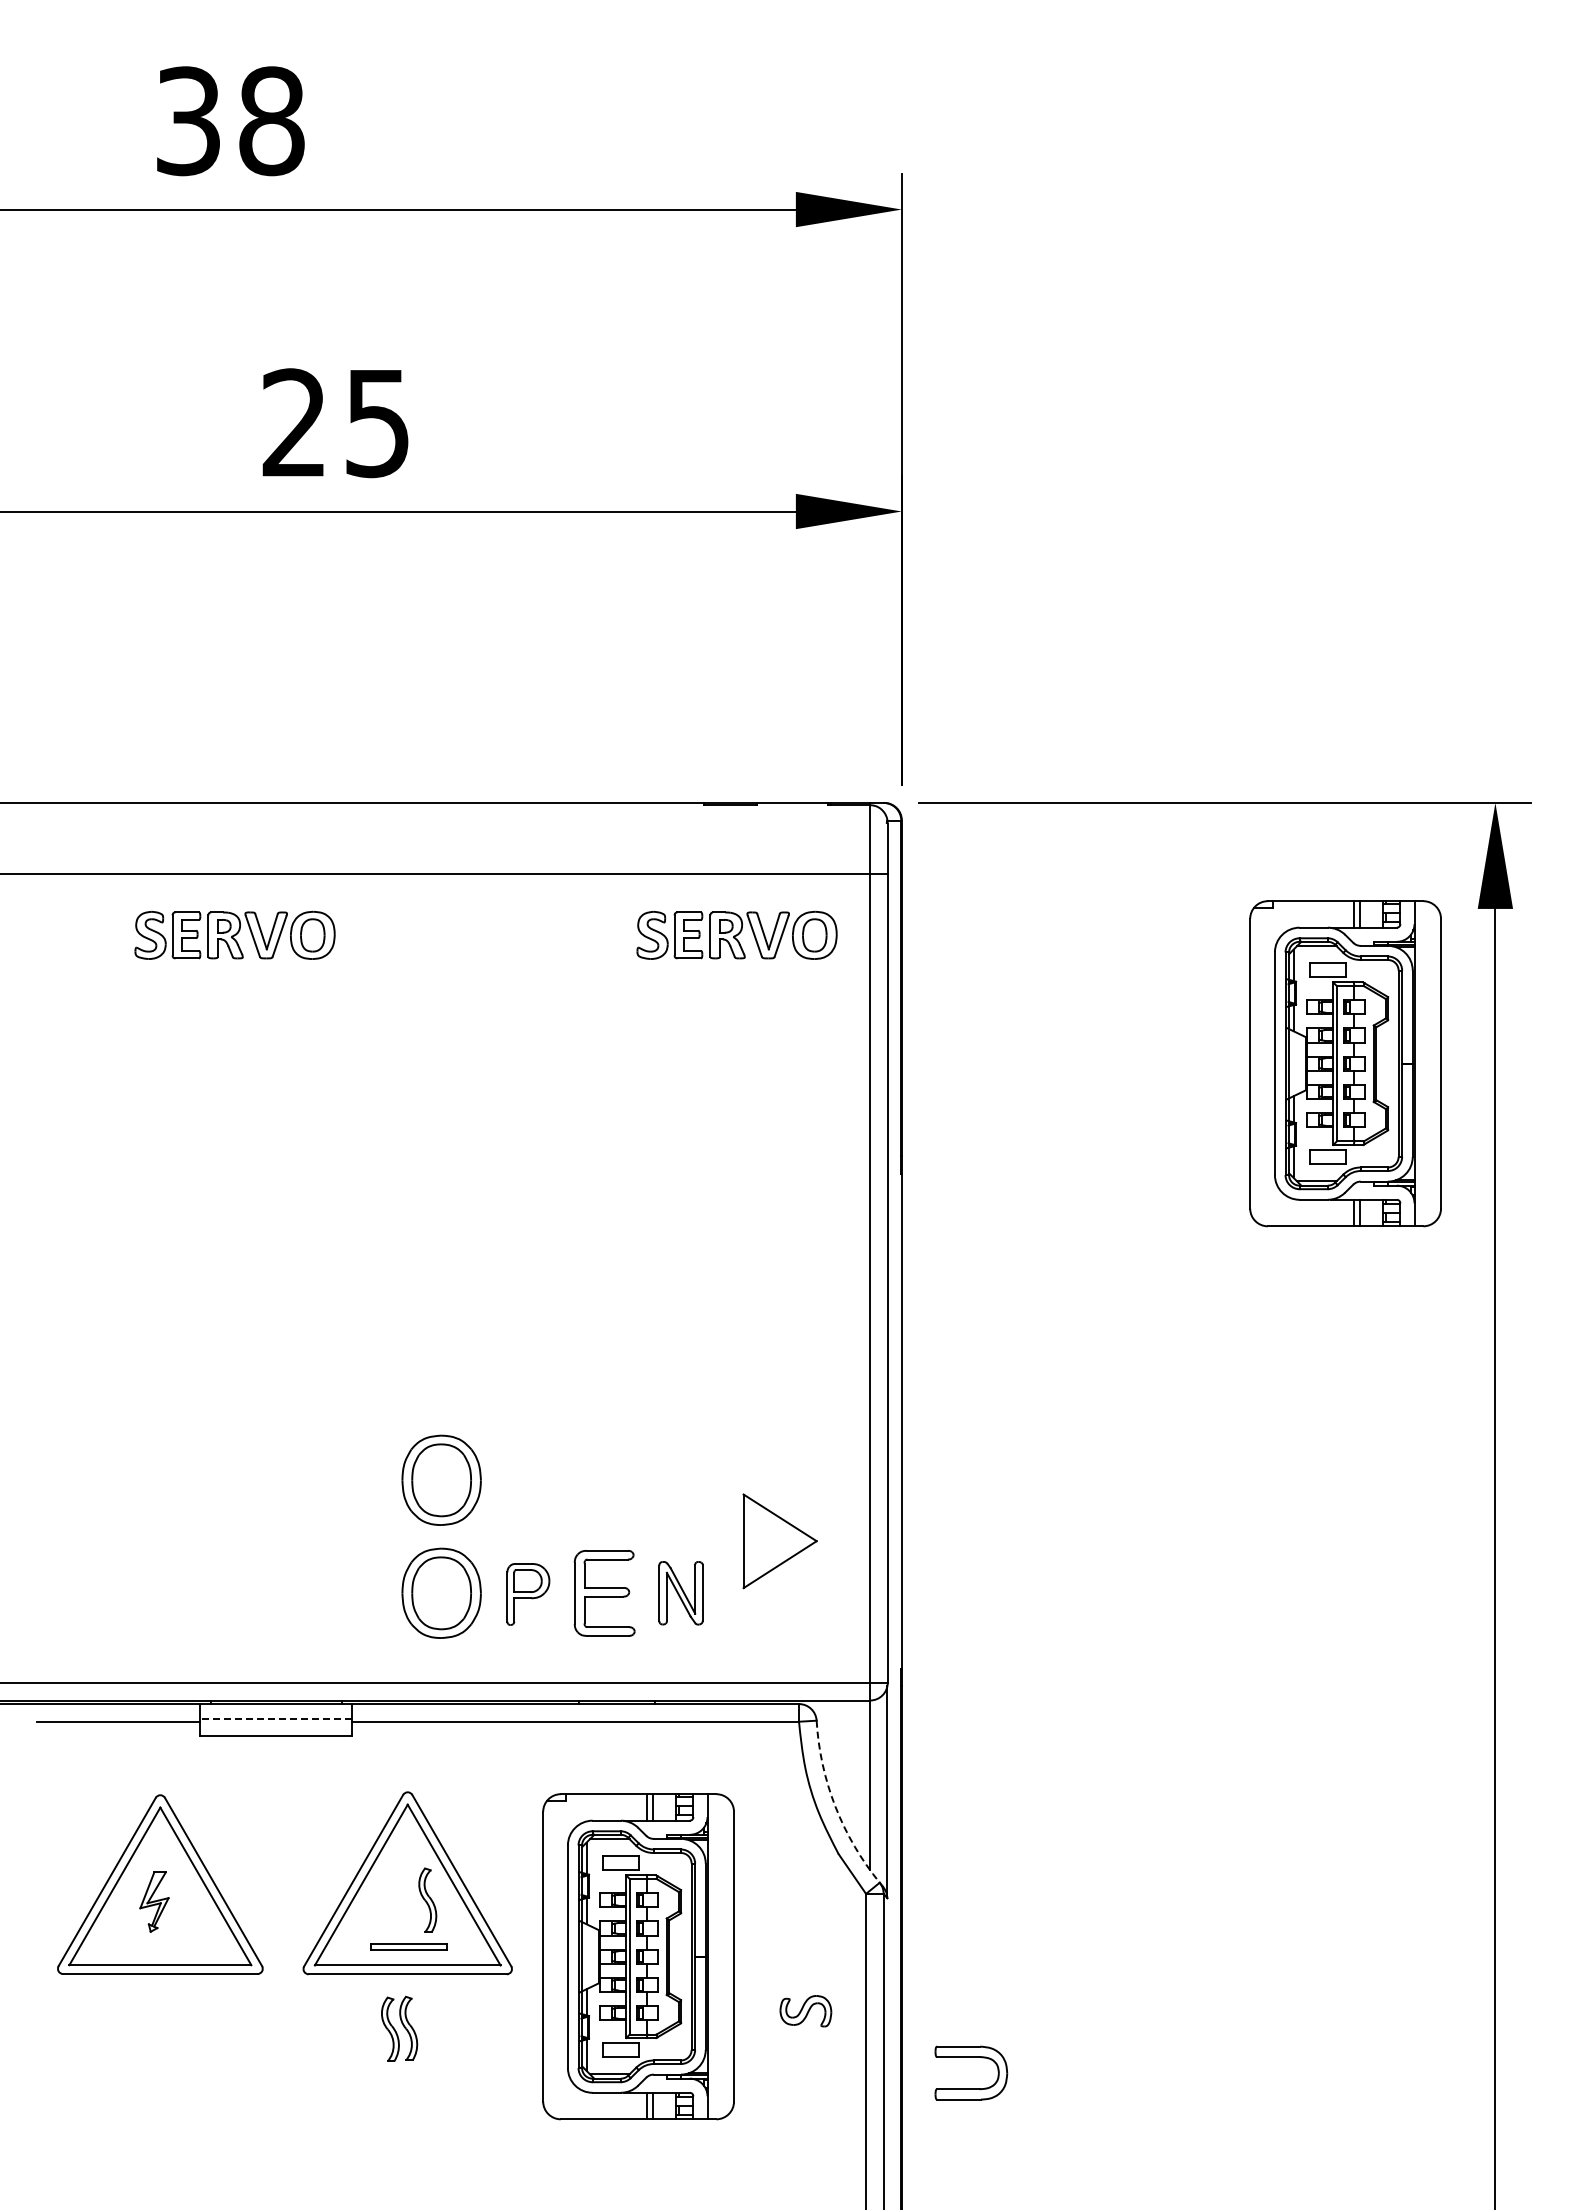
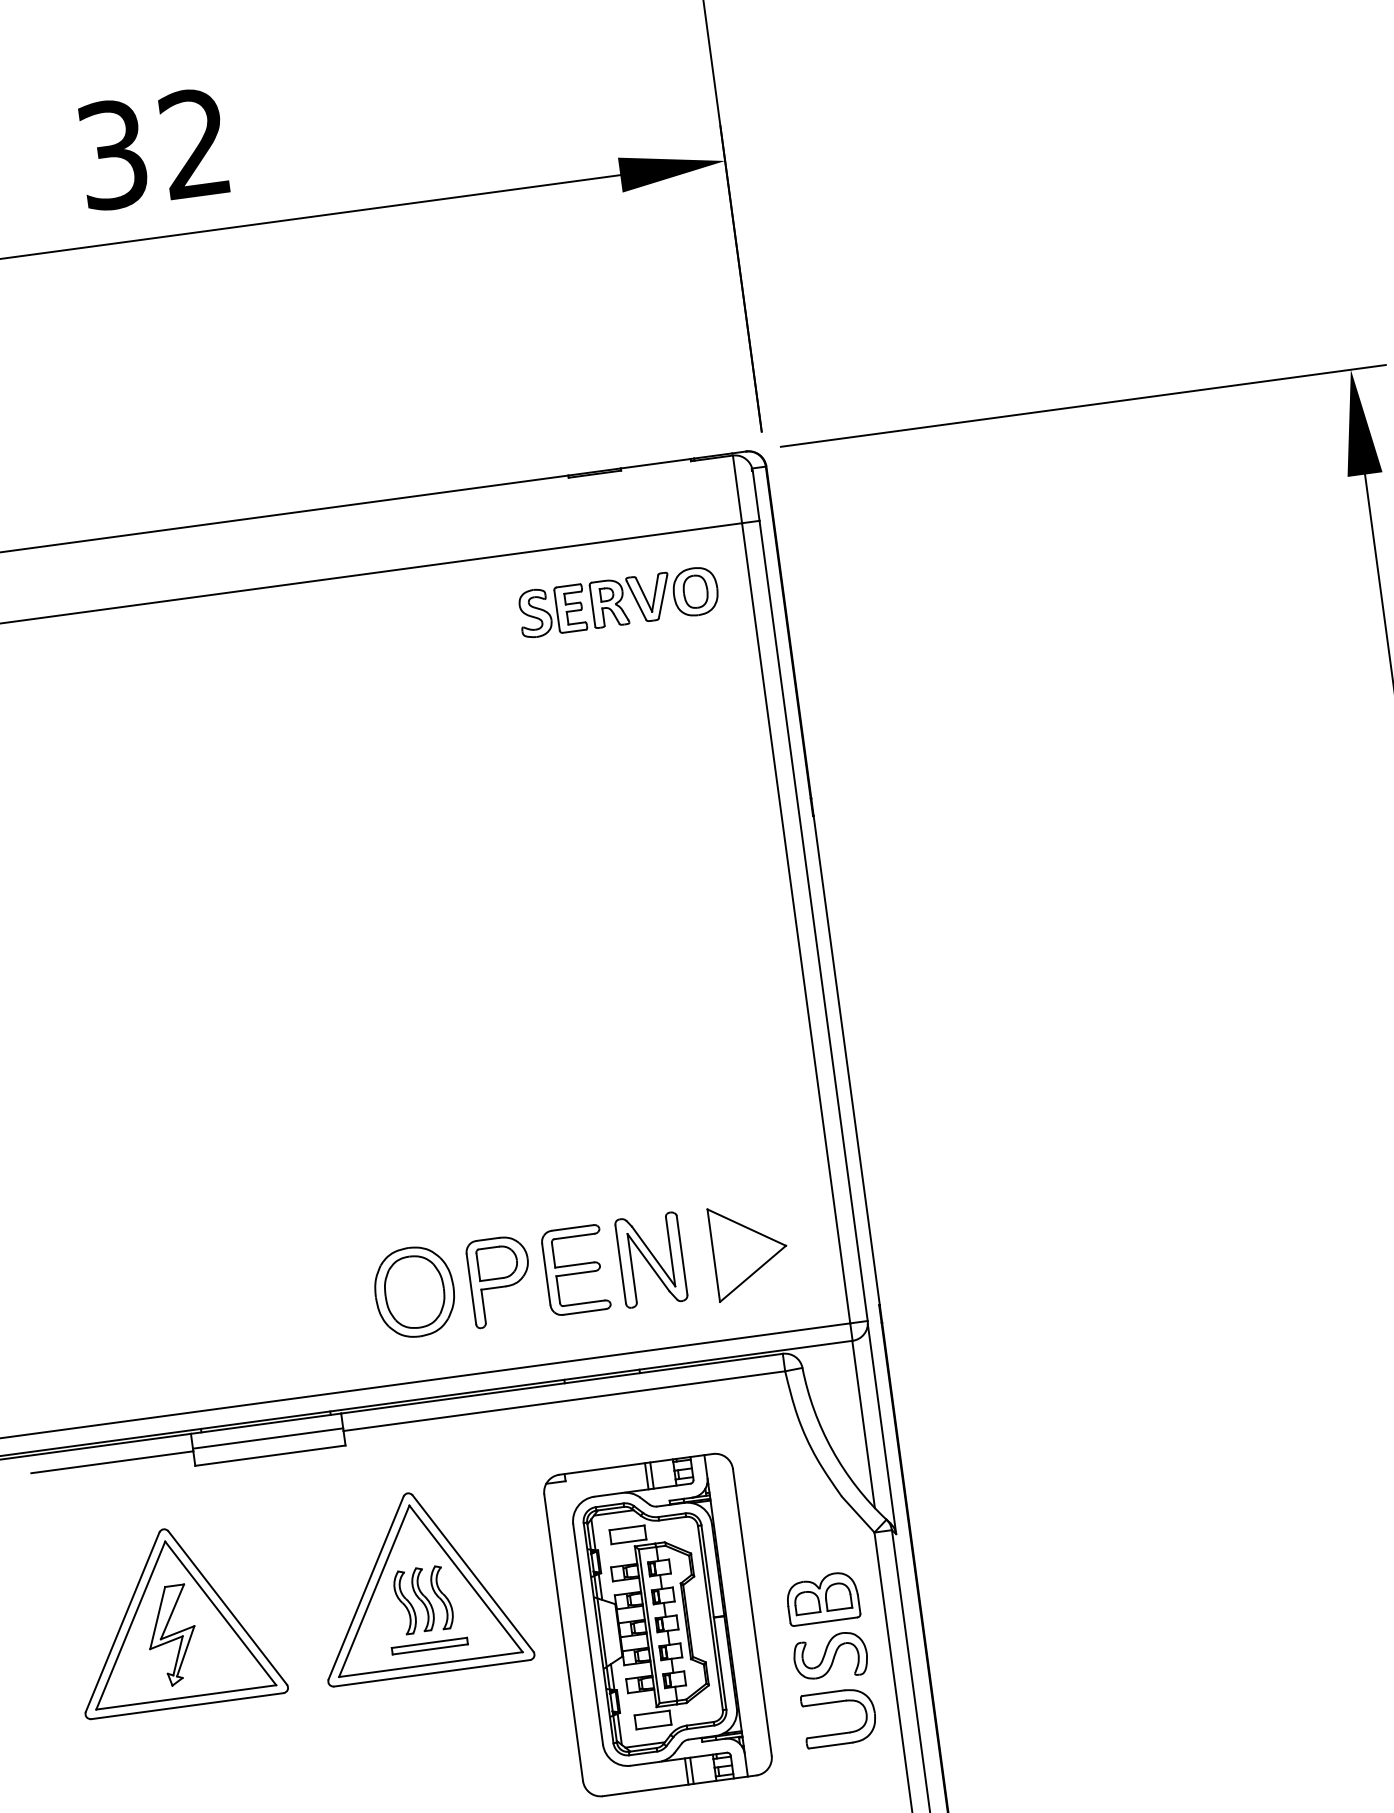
text: (335, 423) -> (153, 149), 25 -> 32
part: (234, 934) -> (121, 668), removed
part: (1345, 1063) -> (1237, 647), removed
part: (441, 1479) -> (399, 1179), removed
part: (779, 1541) -> (749, 1251), moved
part: (680, 1592) -> (650, 1259), size x1.43
part: (528, 1594) -> (500, 1281), size x1.43
line: (276, 1719) -> (268, 1438), dashed -> solid
arc: (835, 1806) -> (832, 1450), dashed -> solid
part: (154, 1901) -> (171, 1635), size x1.67
part: (805, 1952) -> (822, 1598), added
part: (805, 2010) -> (830, 1655), size x1.43
part: (399, 2028) -> (413, 1600), moved
part: (971, 2057) -> (837, 1702), moved

